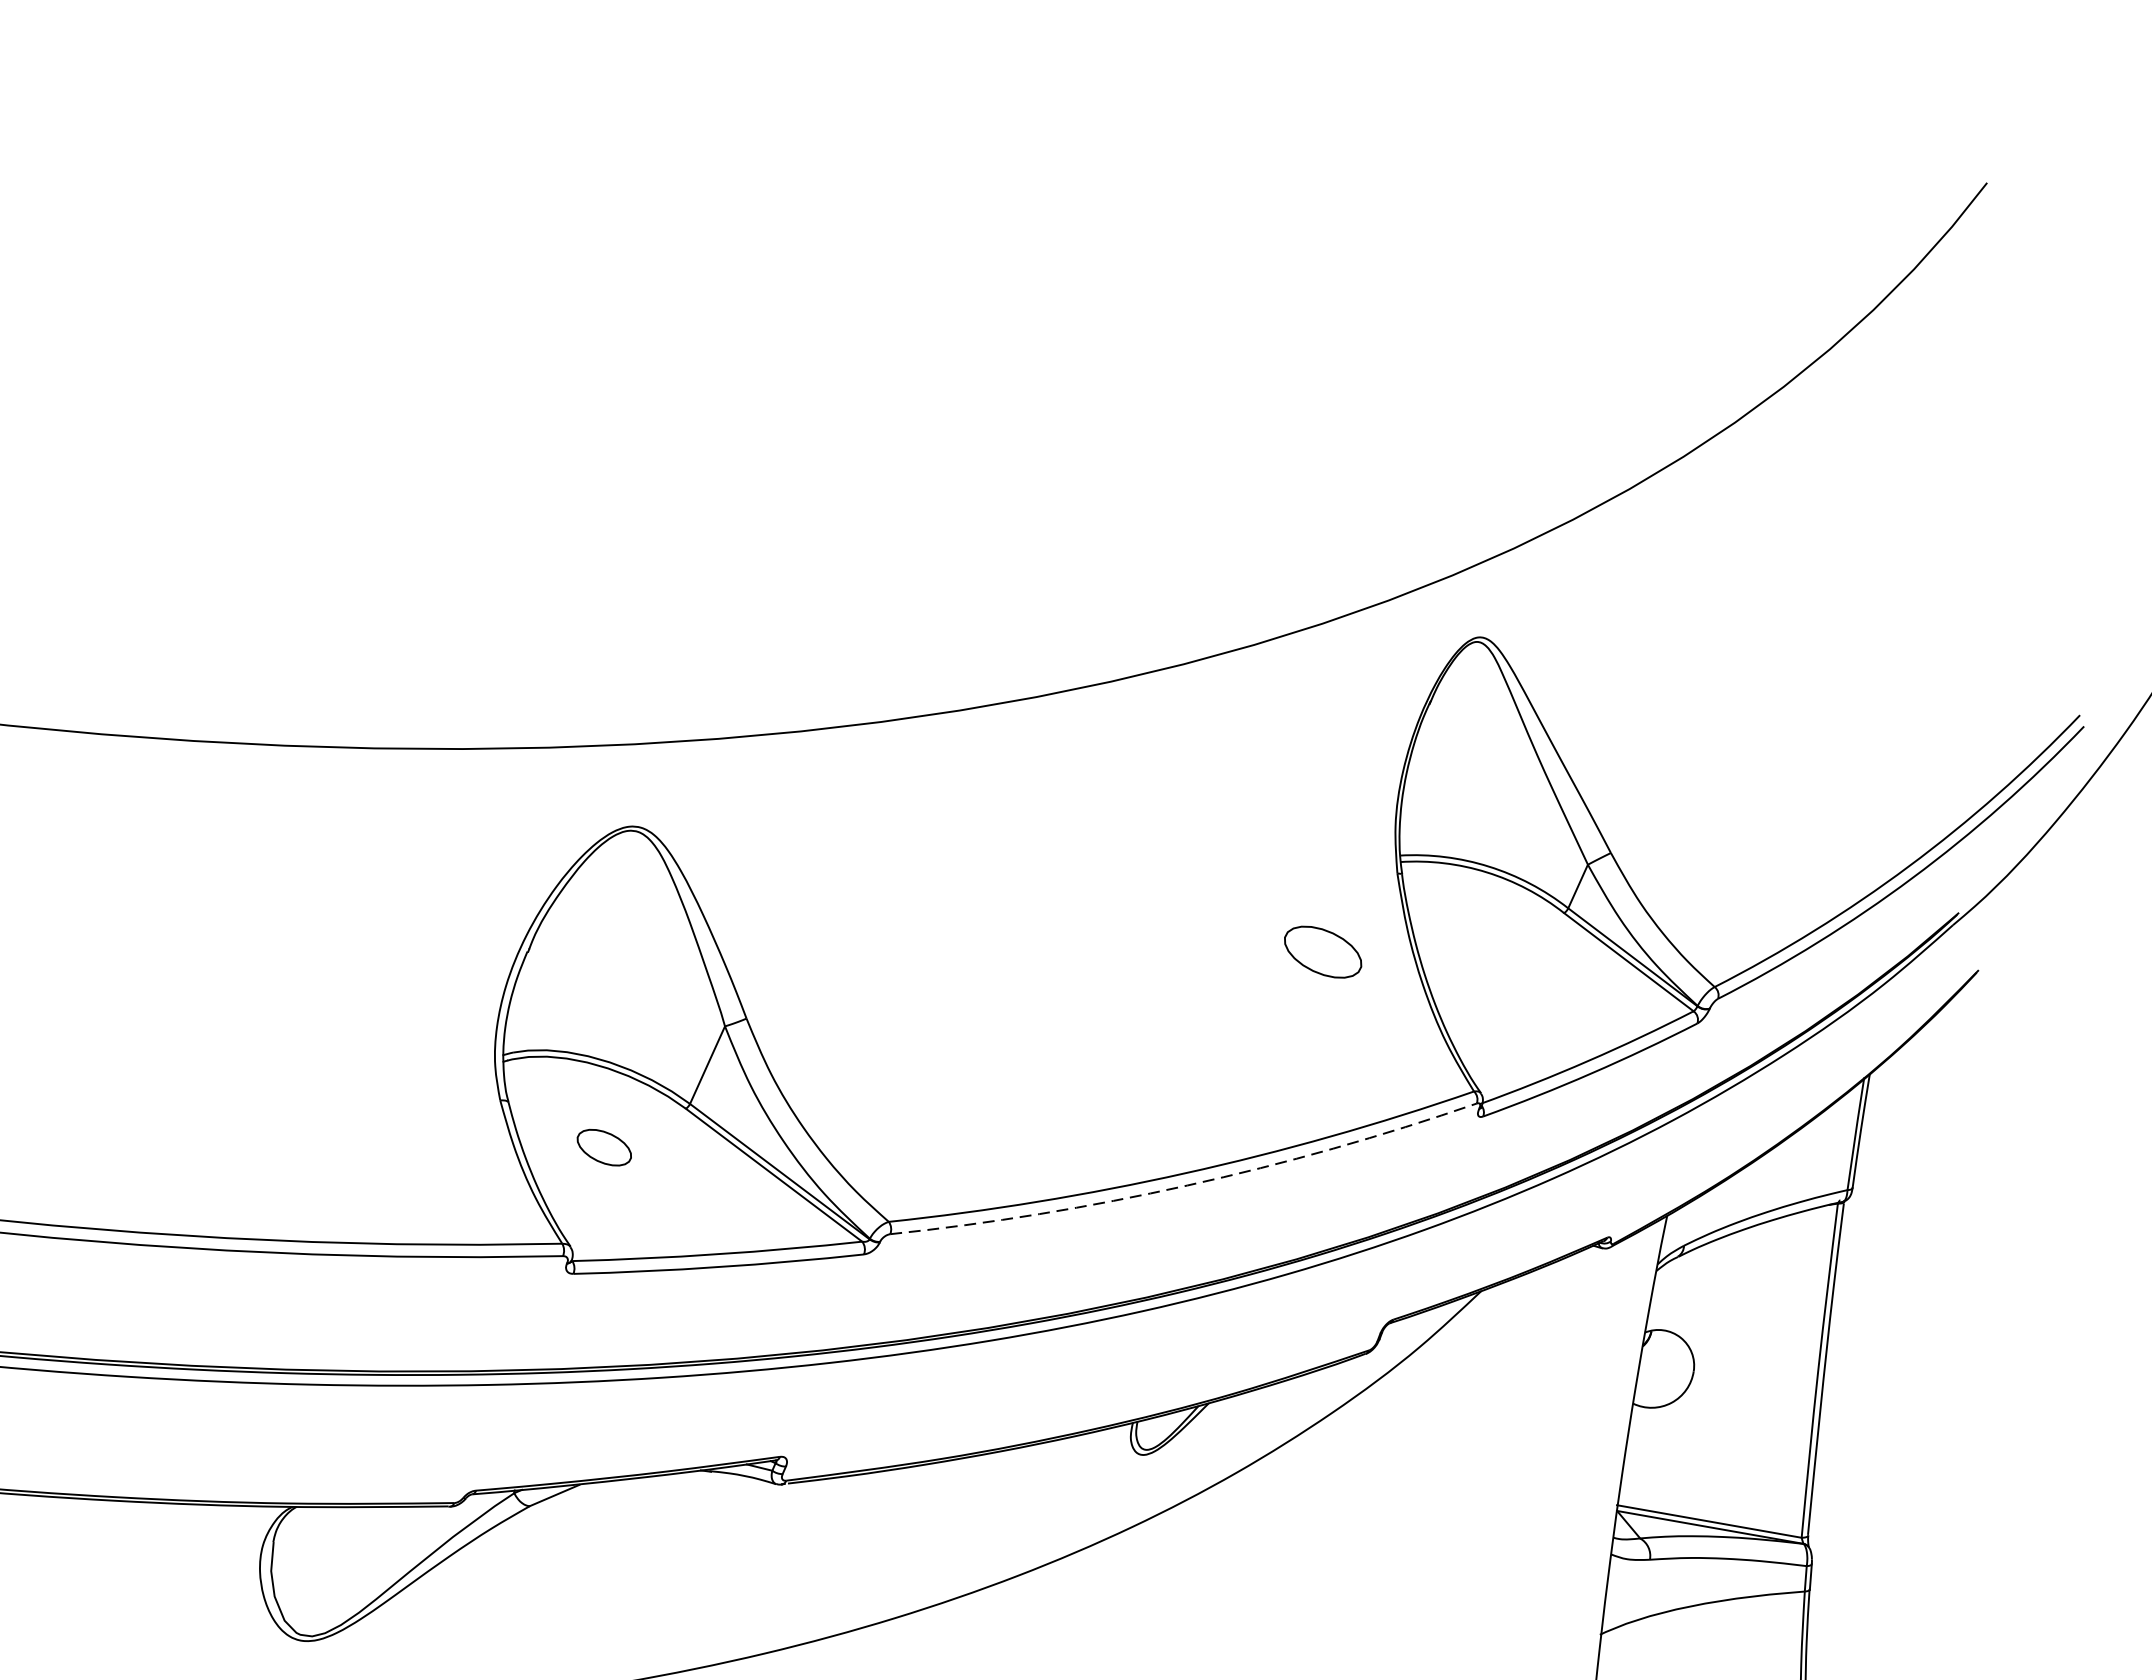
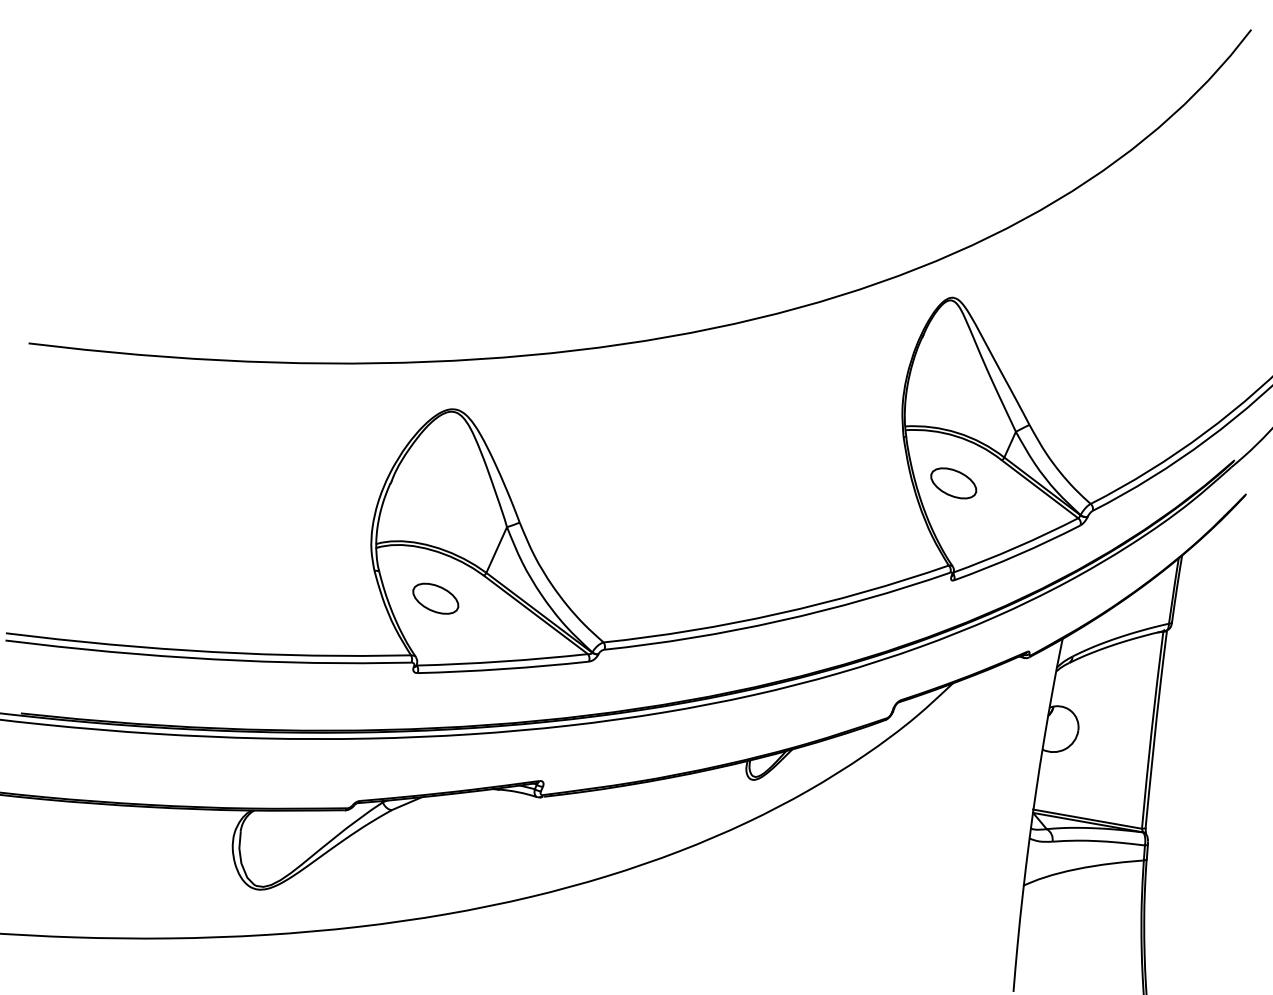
part: (1322, 952) -> (953, 483), moved
part: (603, 1147) -> (435, 598), size x1.43
arc: (1187, 1186) -> (779, 621), dashed -> solid

